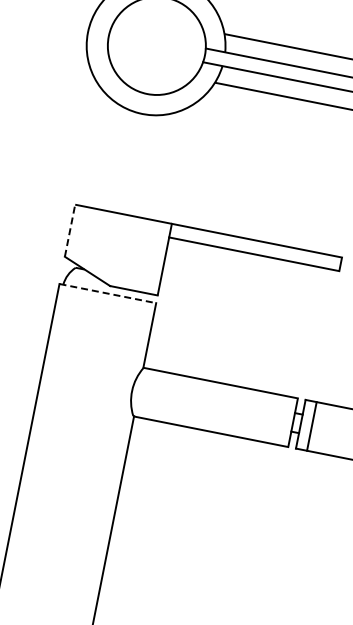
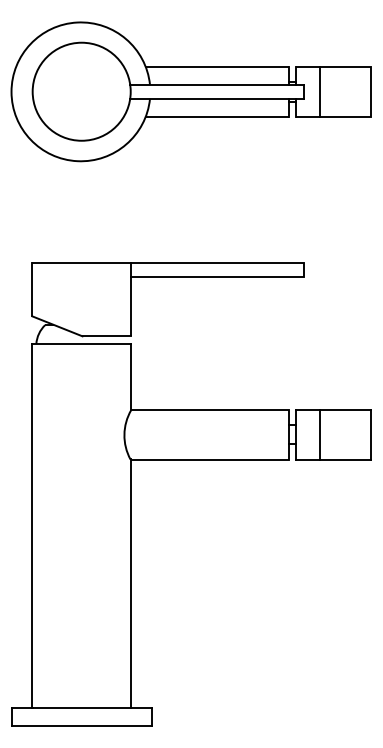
line: (70, 230) -> (32, 289), dashed -> solid
line: (108, 294) -> (82, 344), dashed -> solid
line: (311, 426) -> (319, 434), moved

